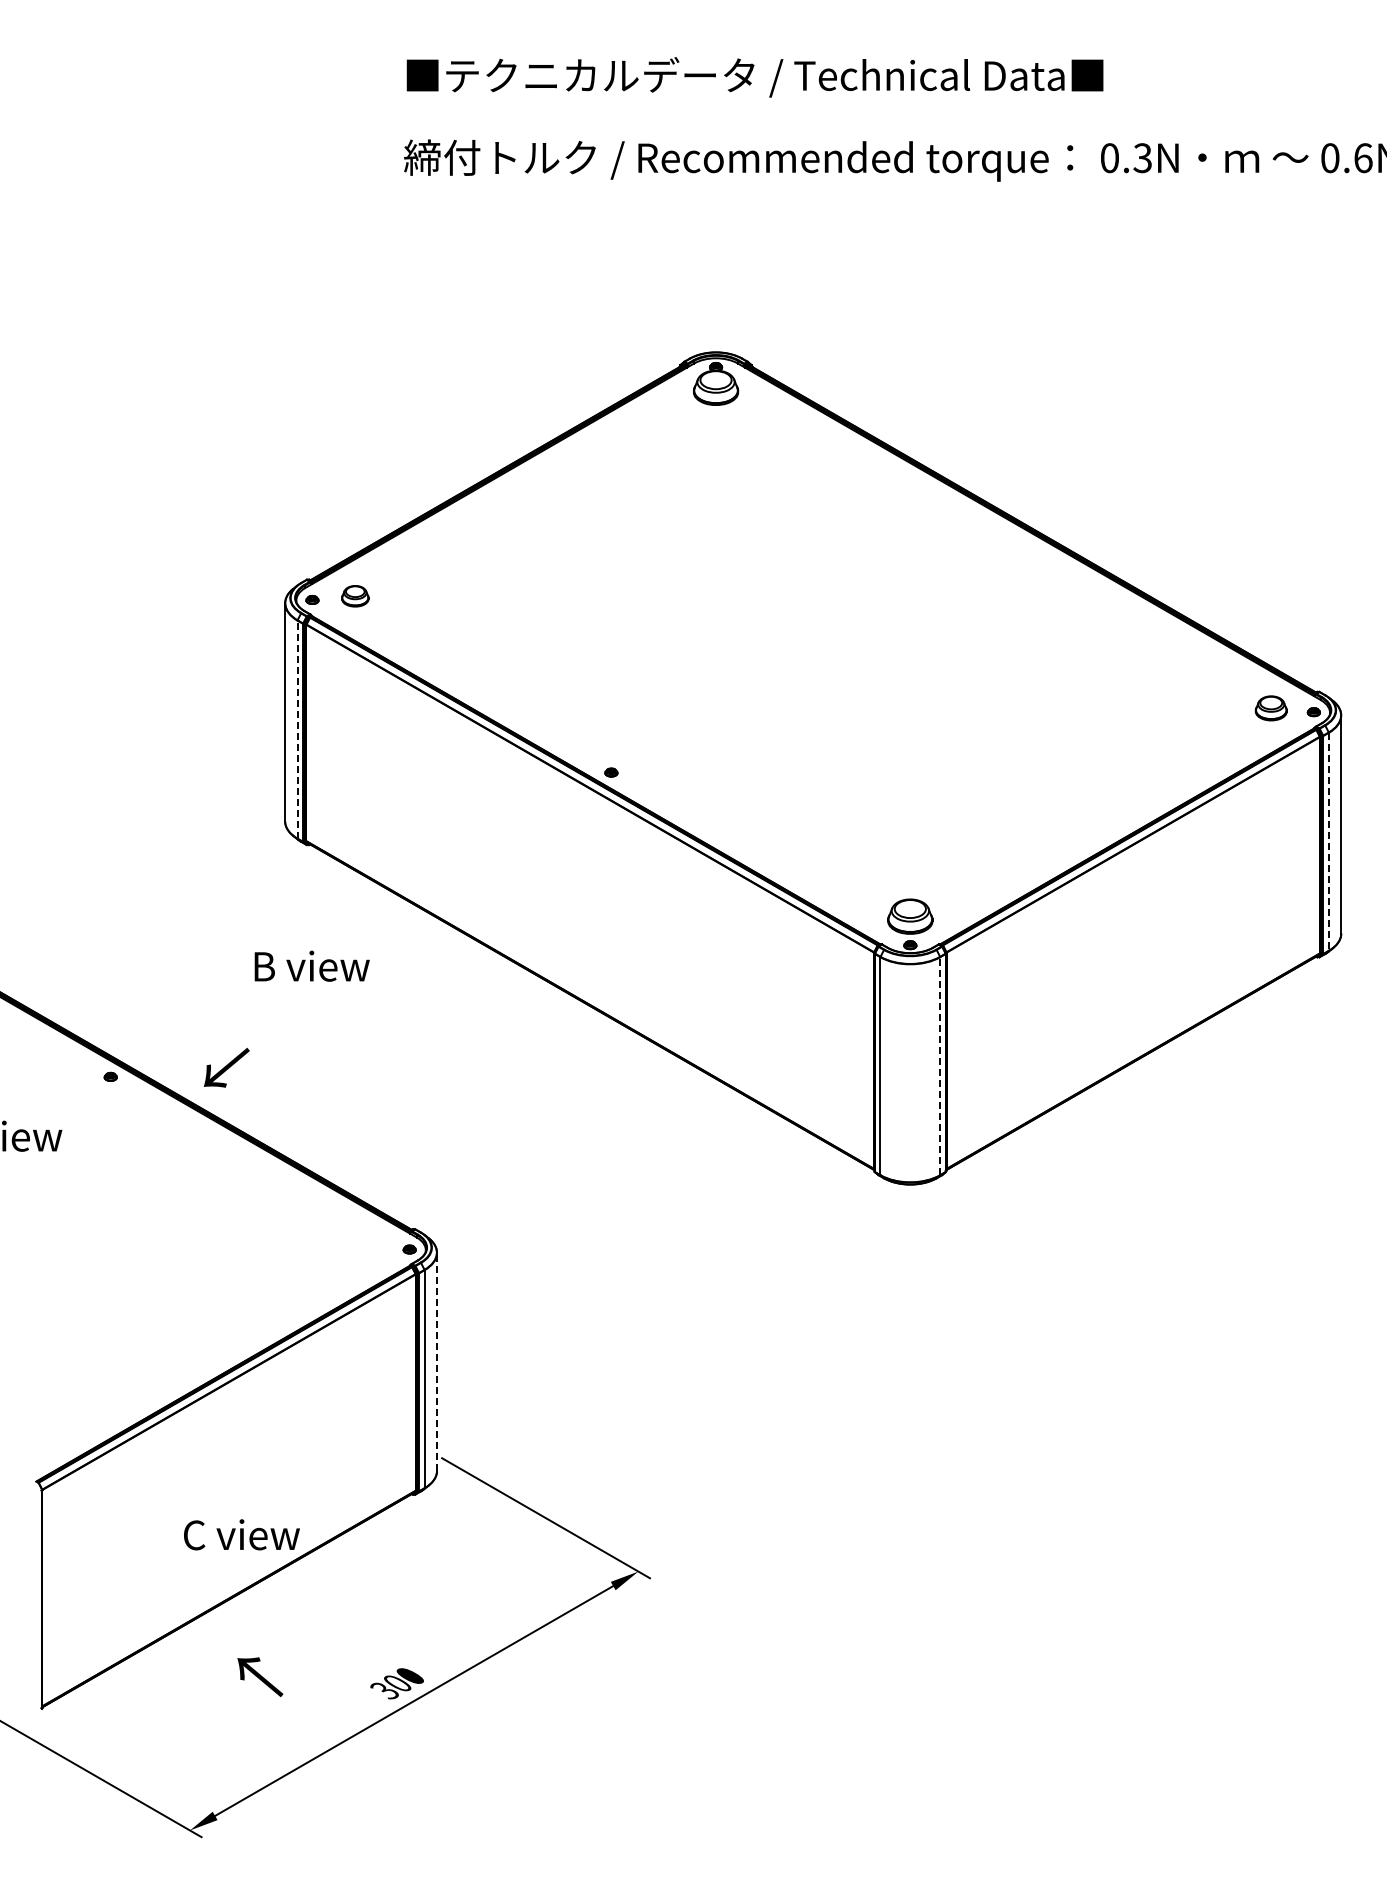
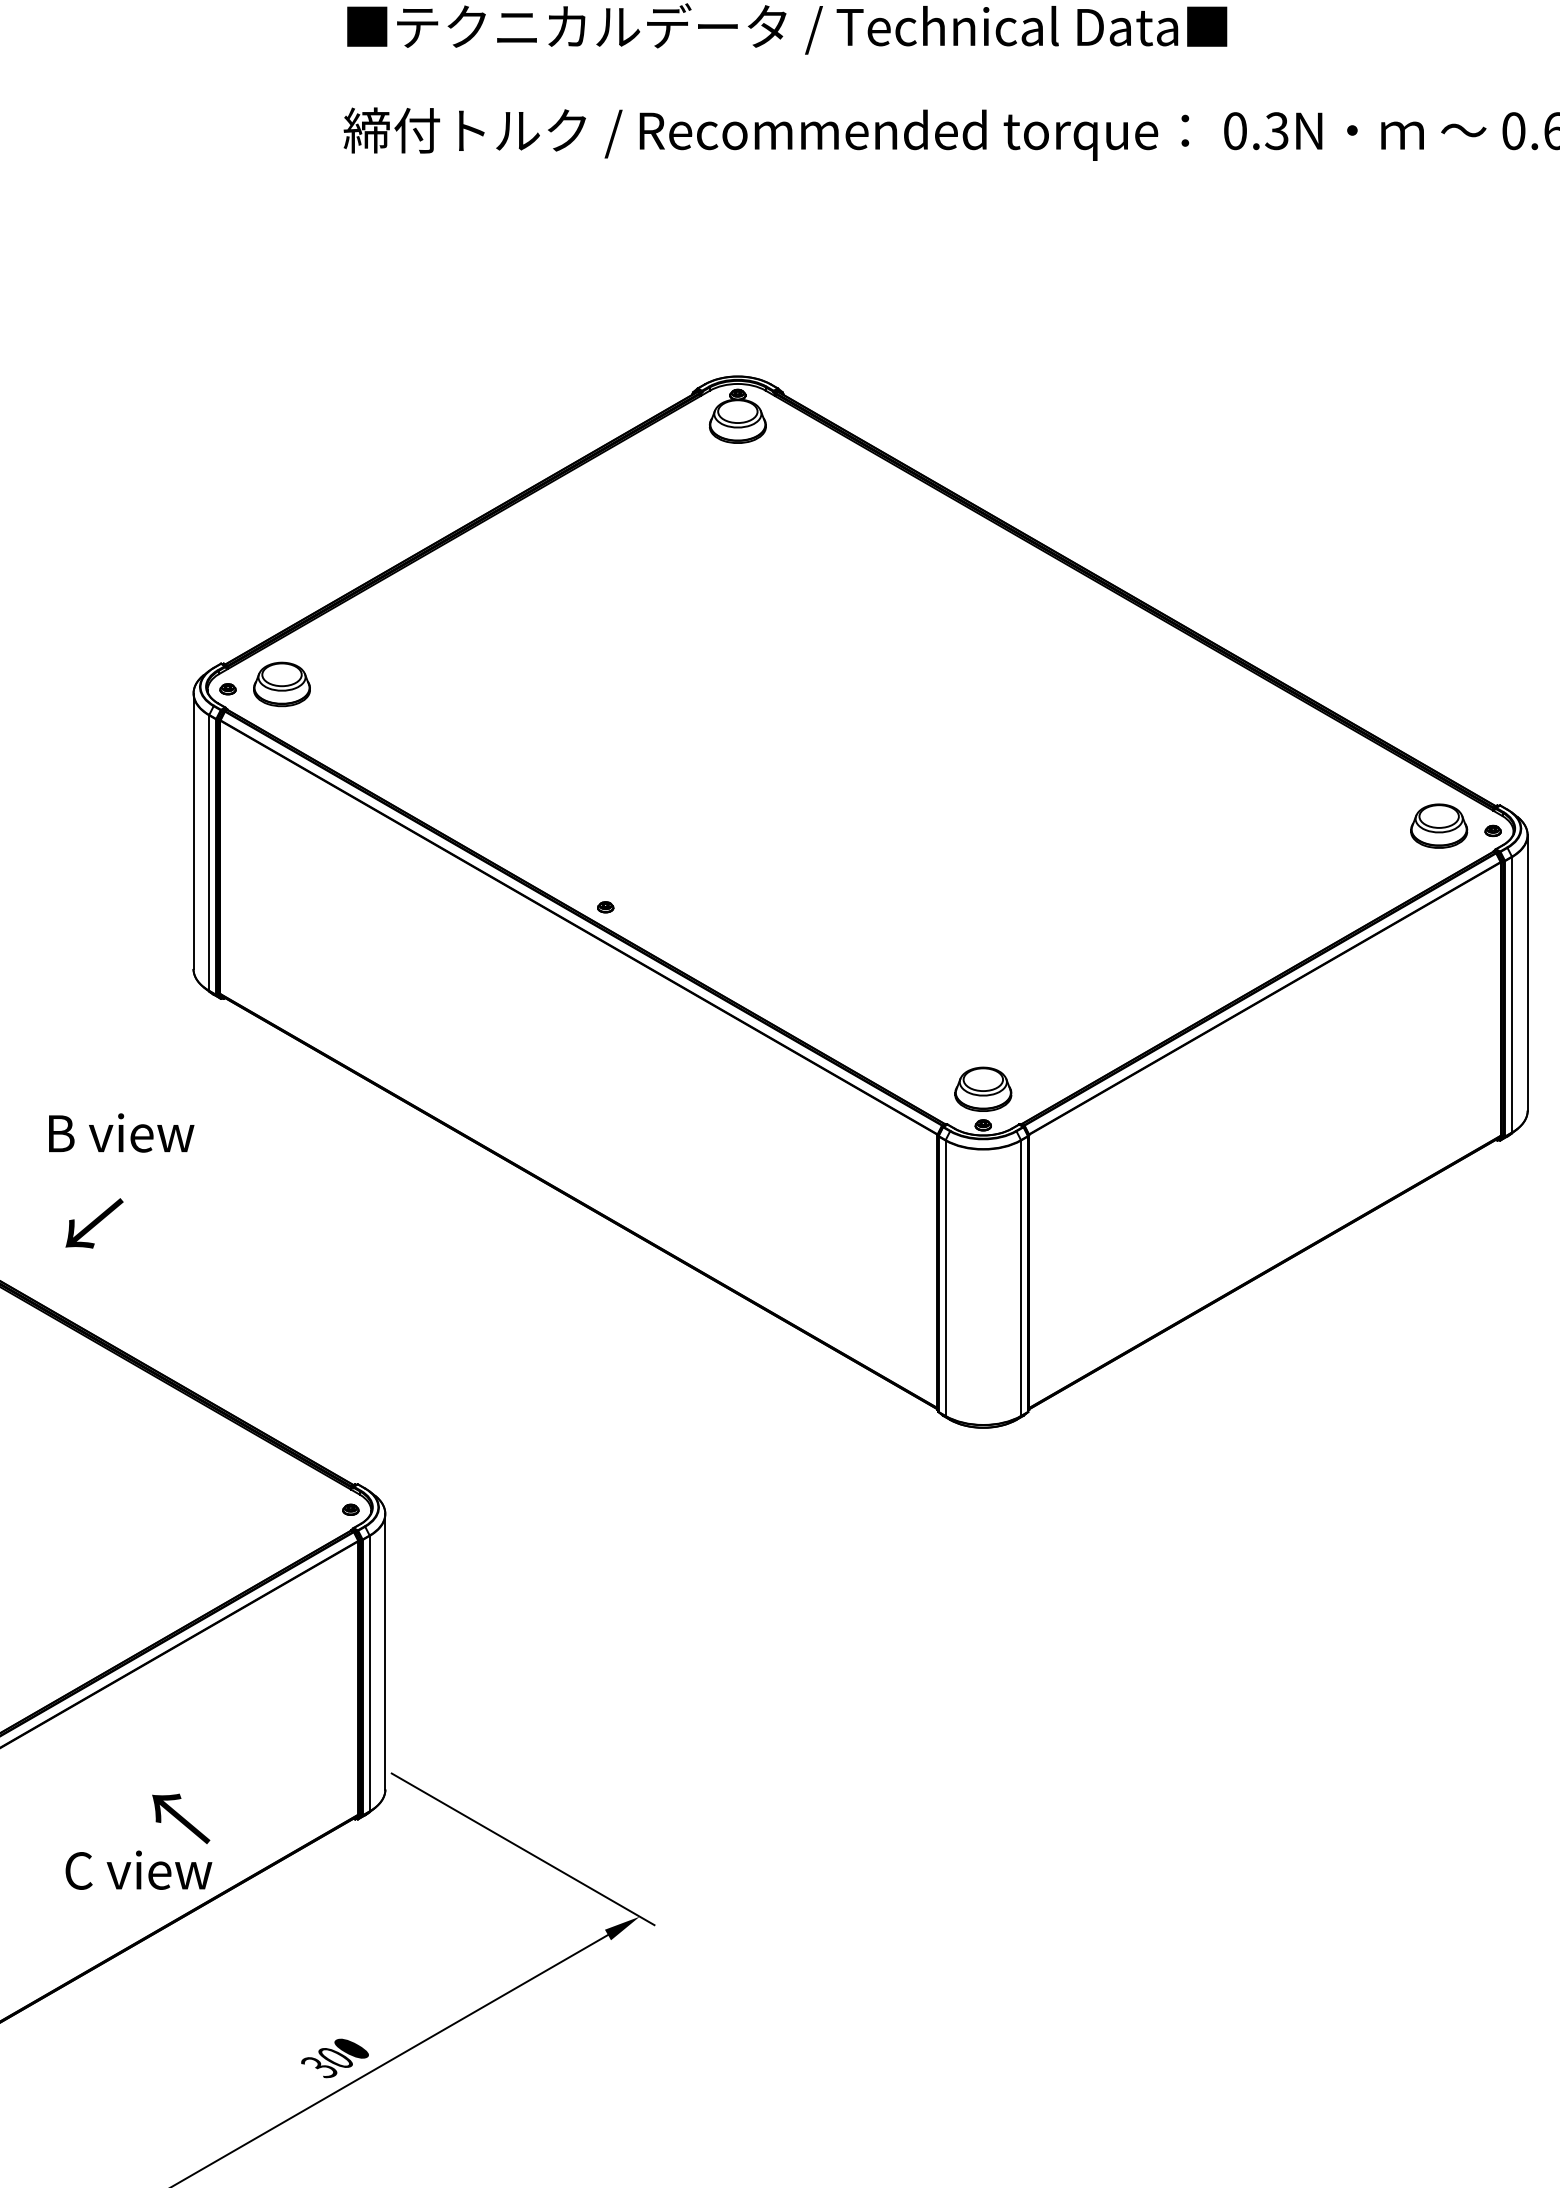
part: (355, 596) -> (282, 684), size x1.67
part: (1271, 708) -> (1439, 826), size x1.43
line: (297, 729) -> (209, 852), dashed -> solid
line: (1328, 841) -> (1511, 994), dashed -> solid
text: (311, 965) -> (120, 1132), moved
line: (940, 1066) -> (1021, 1278), dashed -> solid
text: (226, 1067) -> (94, 1223), moved
line: (437, 1361) -> (385, 1651), dashed -> solid
text: (260, 1677) -> (181, 1819), moved

